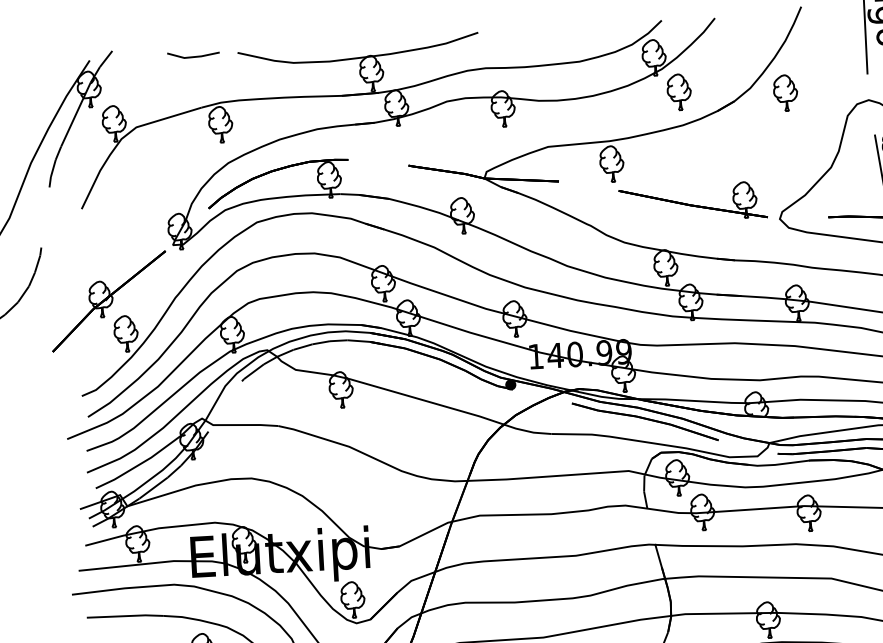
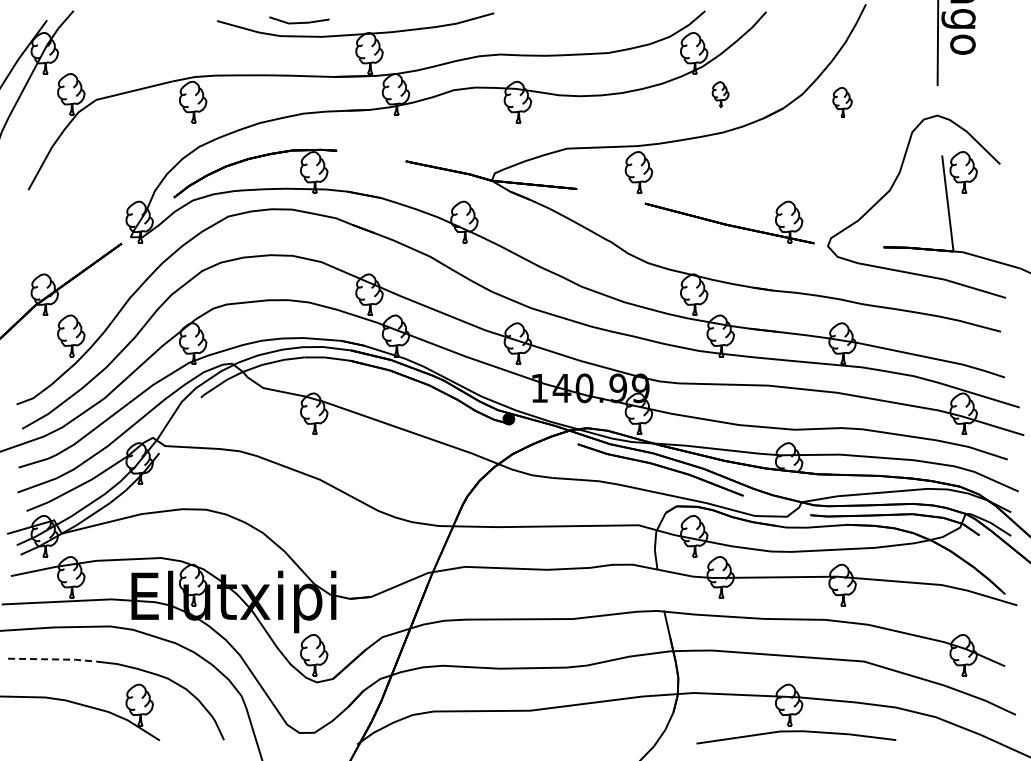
line: (193, 56) -> (299, 22), moved
part: (679, 92) -> (720, 94), size x0.6
part: (785, 92) -> (842, 101), size x0.7
line: (125, 616) -> (52, 659), solid -> dashed

